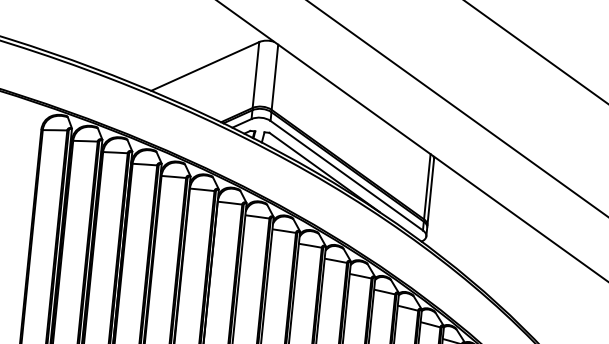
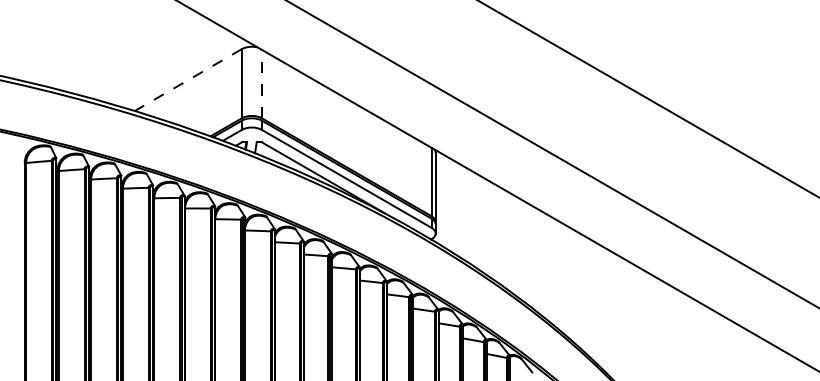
line: (205, 66) -> (188, 80), solid -> dashed
line: (274, 76) -> (261, 83), solid -> dashed

